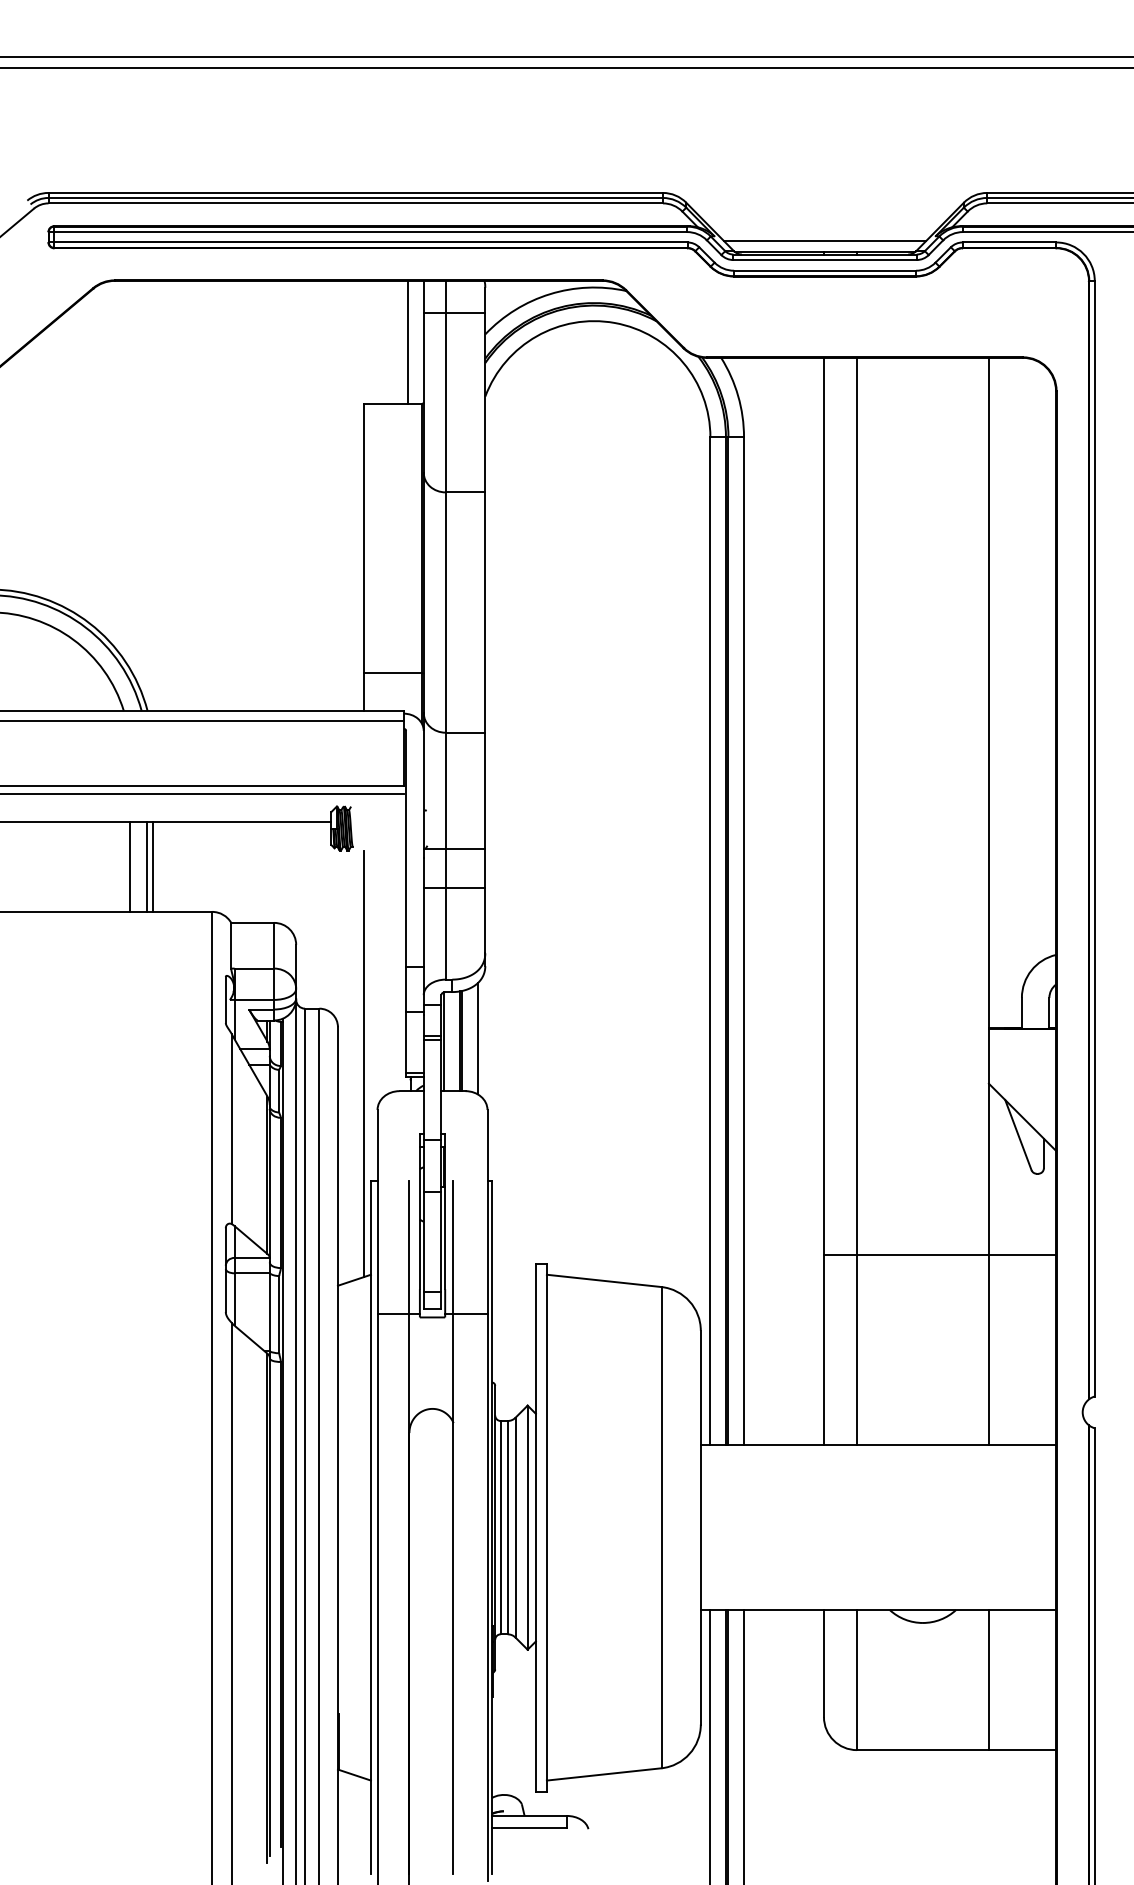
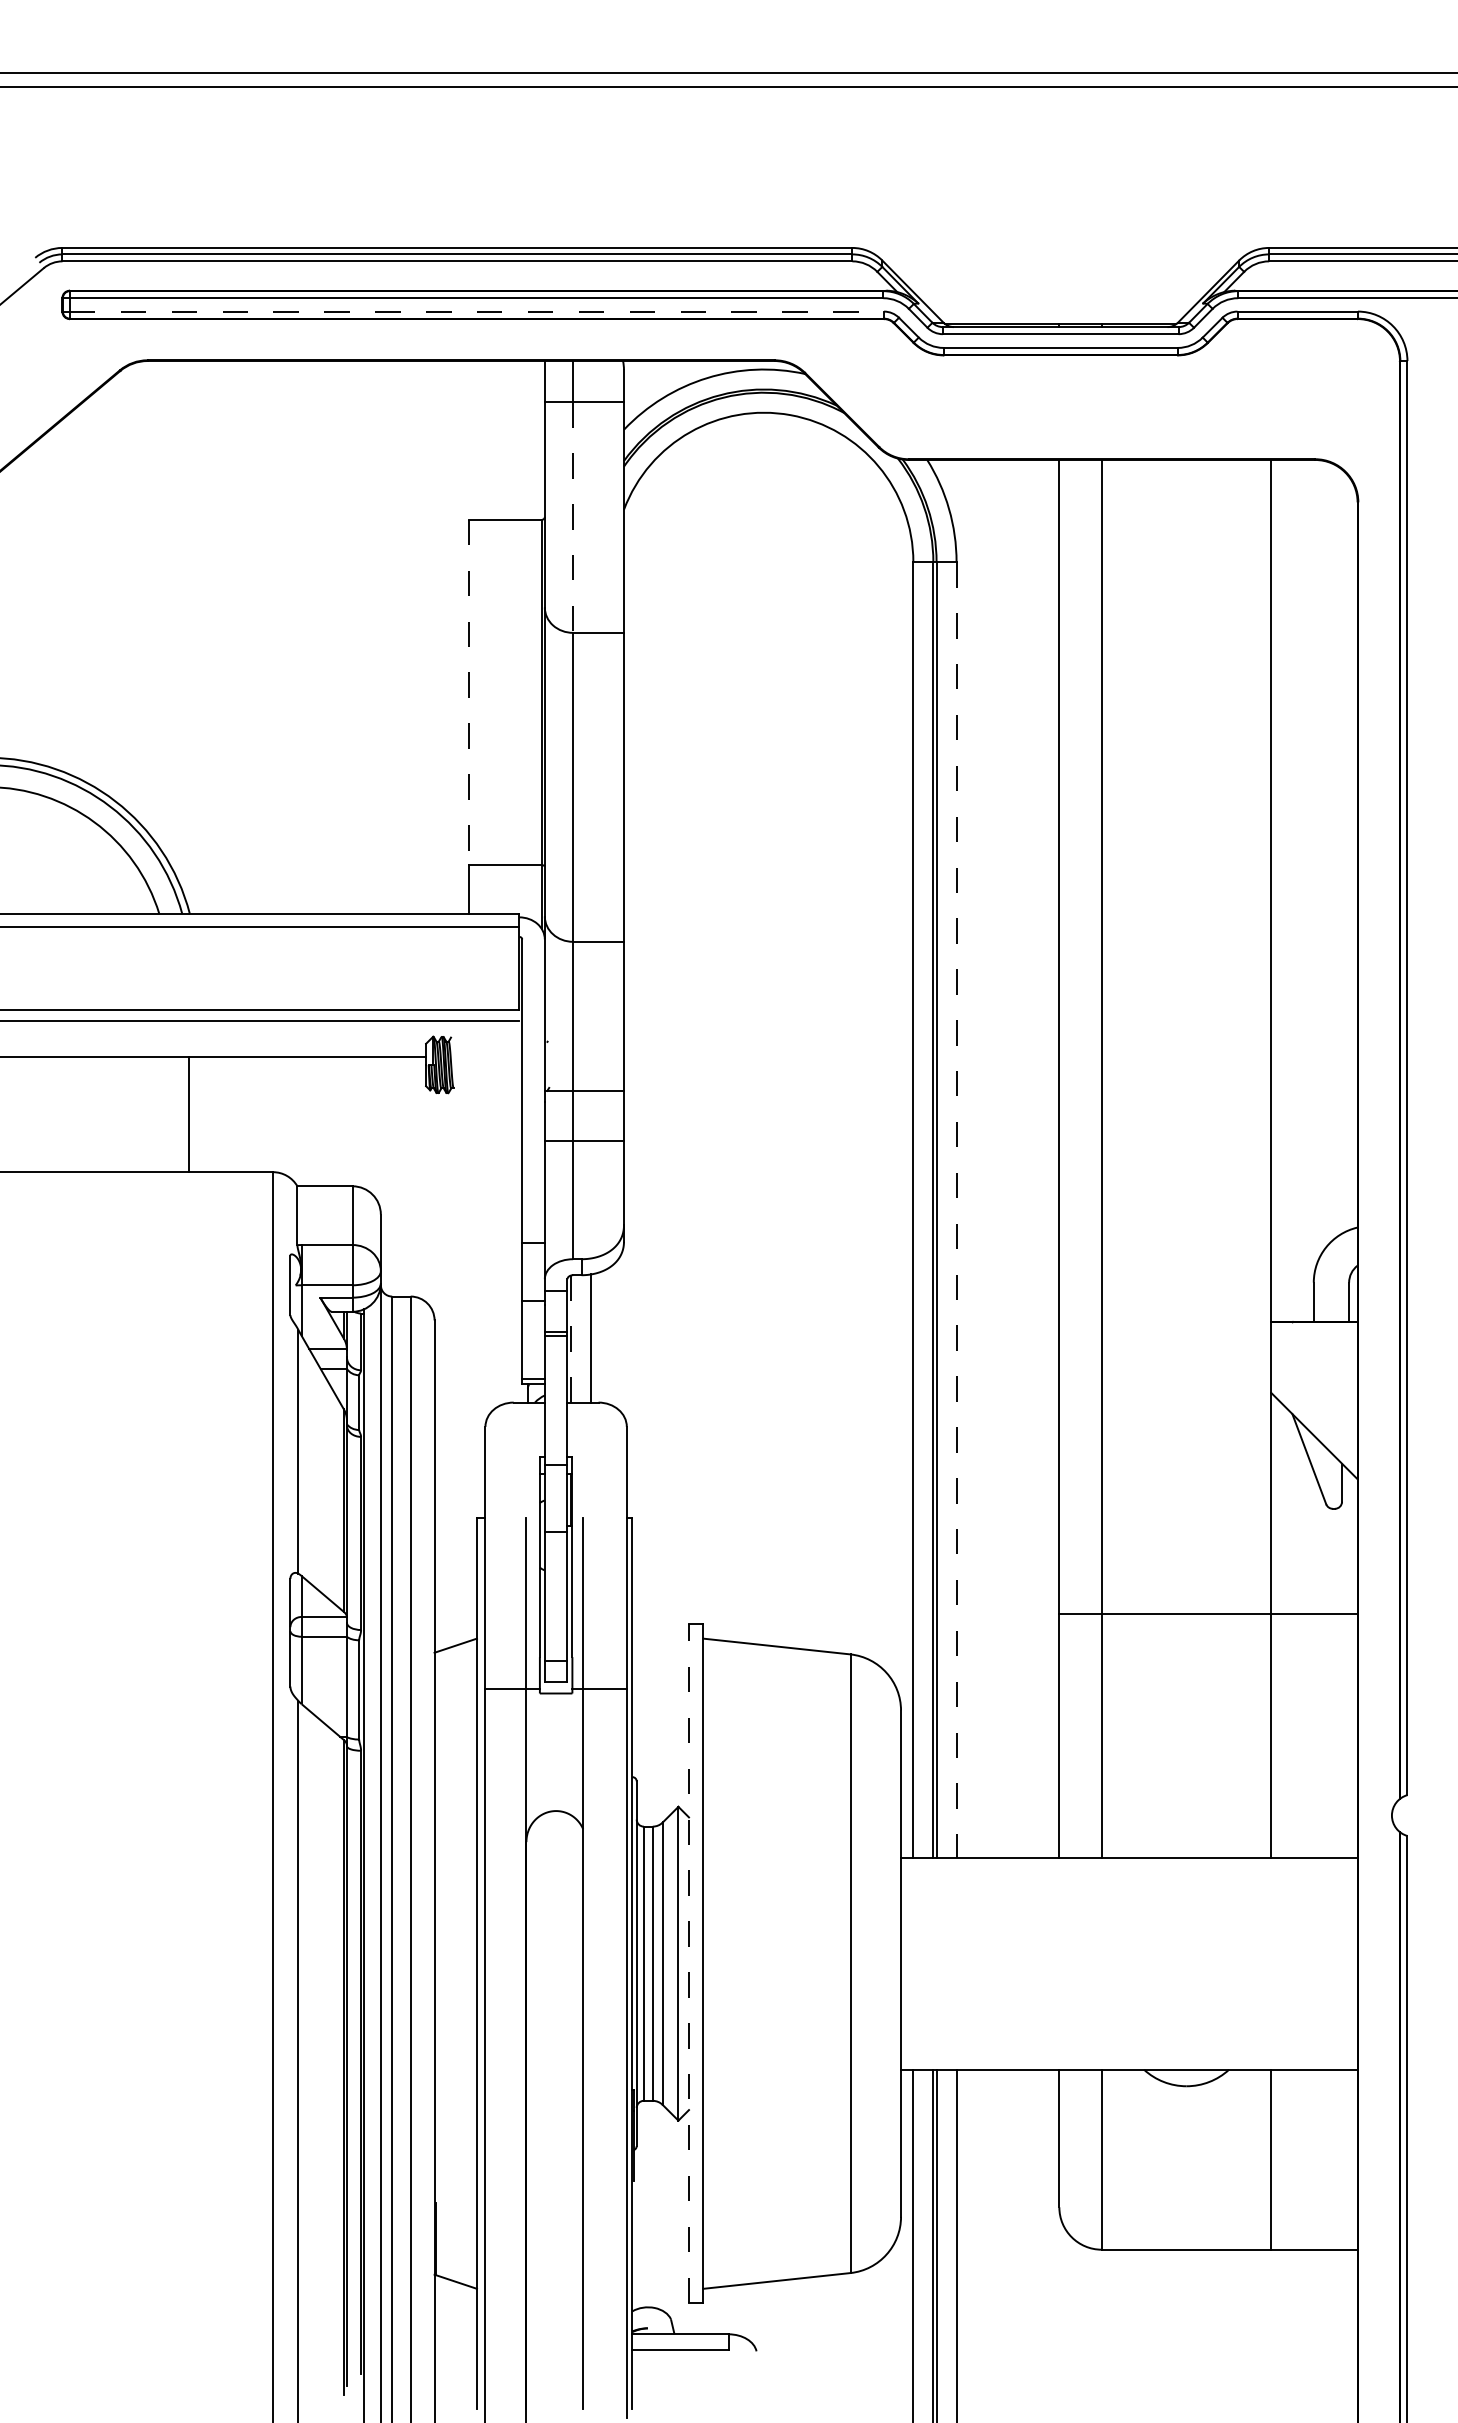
line: (824, 241) -> (1060, 310), removed
line: (371, 242) -> (477, 311), solid -> dashed
line: (408, 342) -> (525, 440), removed
line: (446, 403) -> (573, 518), solid -> dashed
line: (364, 538) -> (468, 692), solid -> dashed
line: (130, 867) -> (167, 1114), removed
line: (152, 867) -> (196, 1114), removed
line: (743, 940) -> (956, 1209), solid -> dashed
line: (477, 1038) -> (614, 1334), removed
line: (462, 1040) -> (594, 1337), removed
line: (444, 1042) -> (571, 1339), solid -> dashed
line: (364, 1063) -> (468, 1367), removed
line: (536, 1527) -> (689, 1963), solid -> dashed

